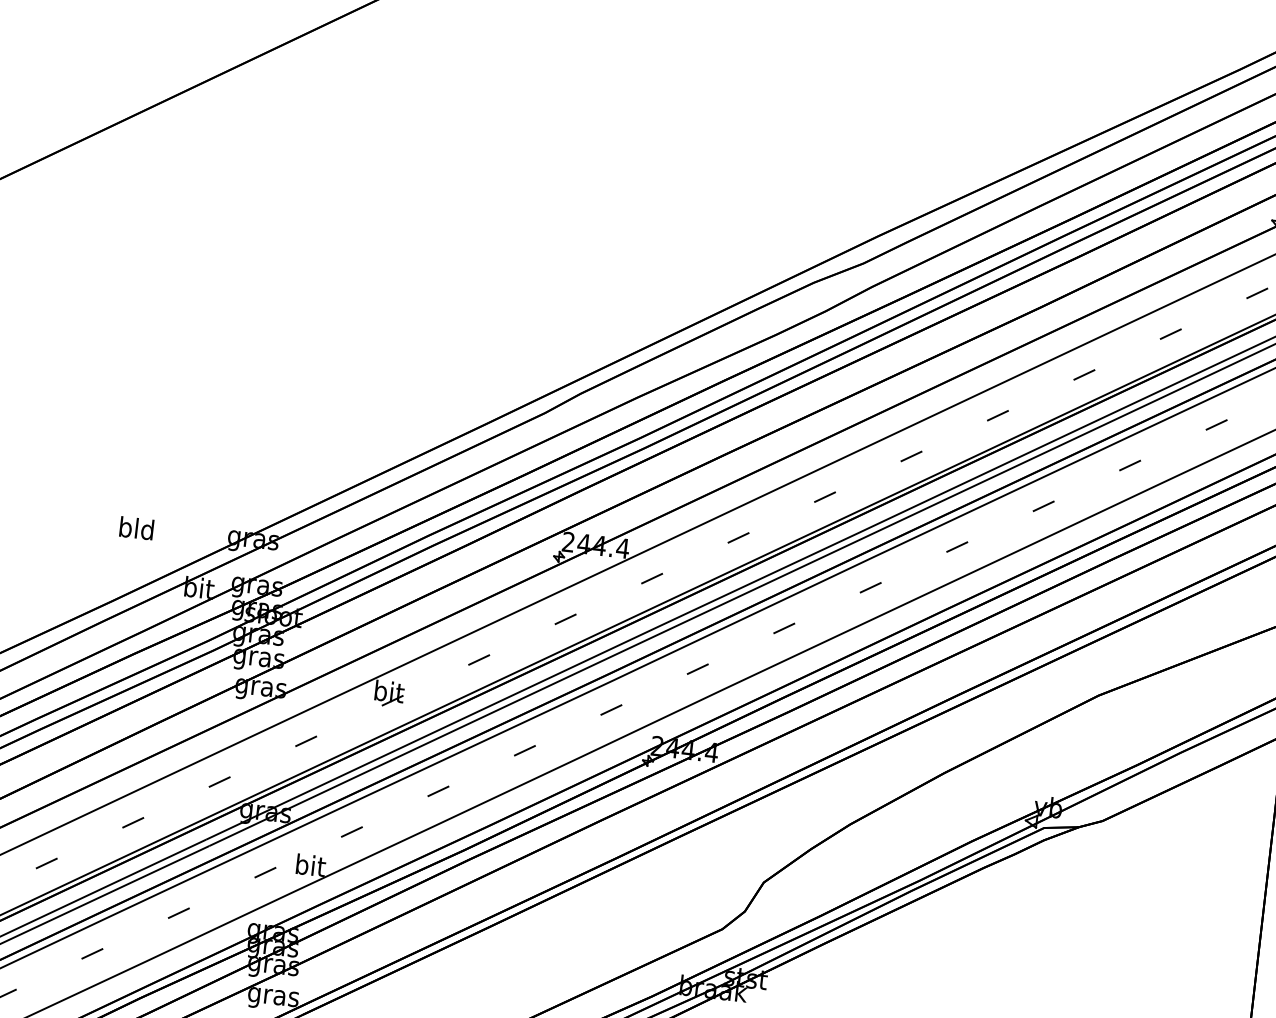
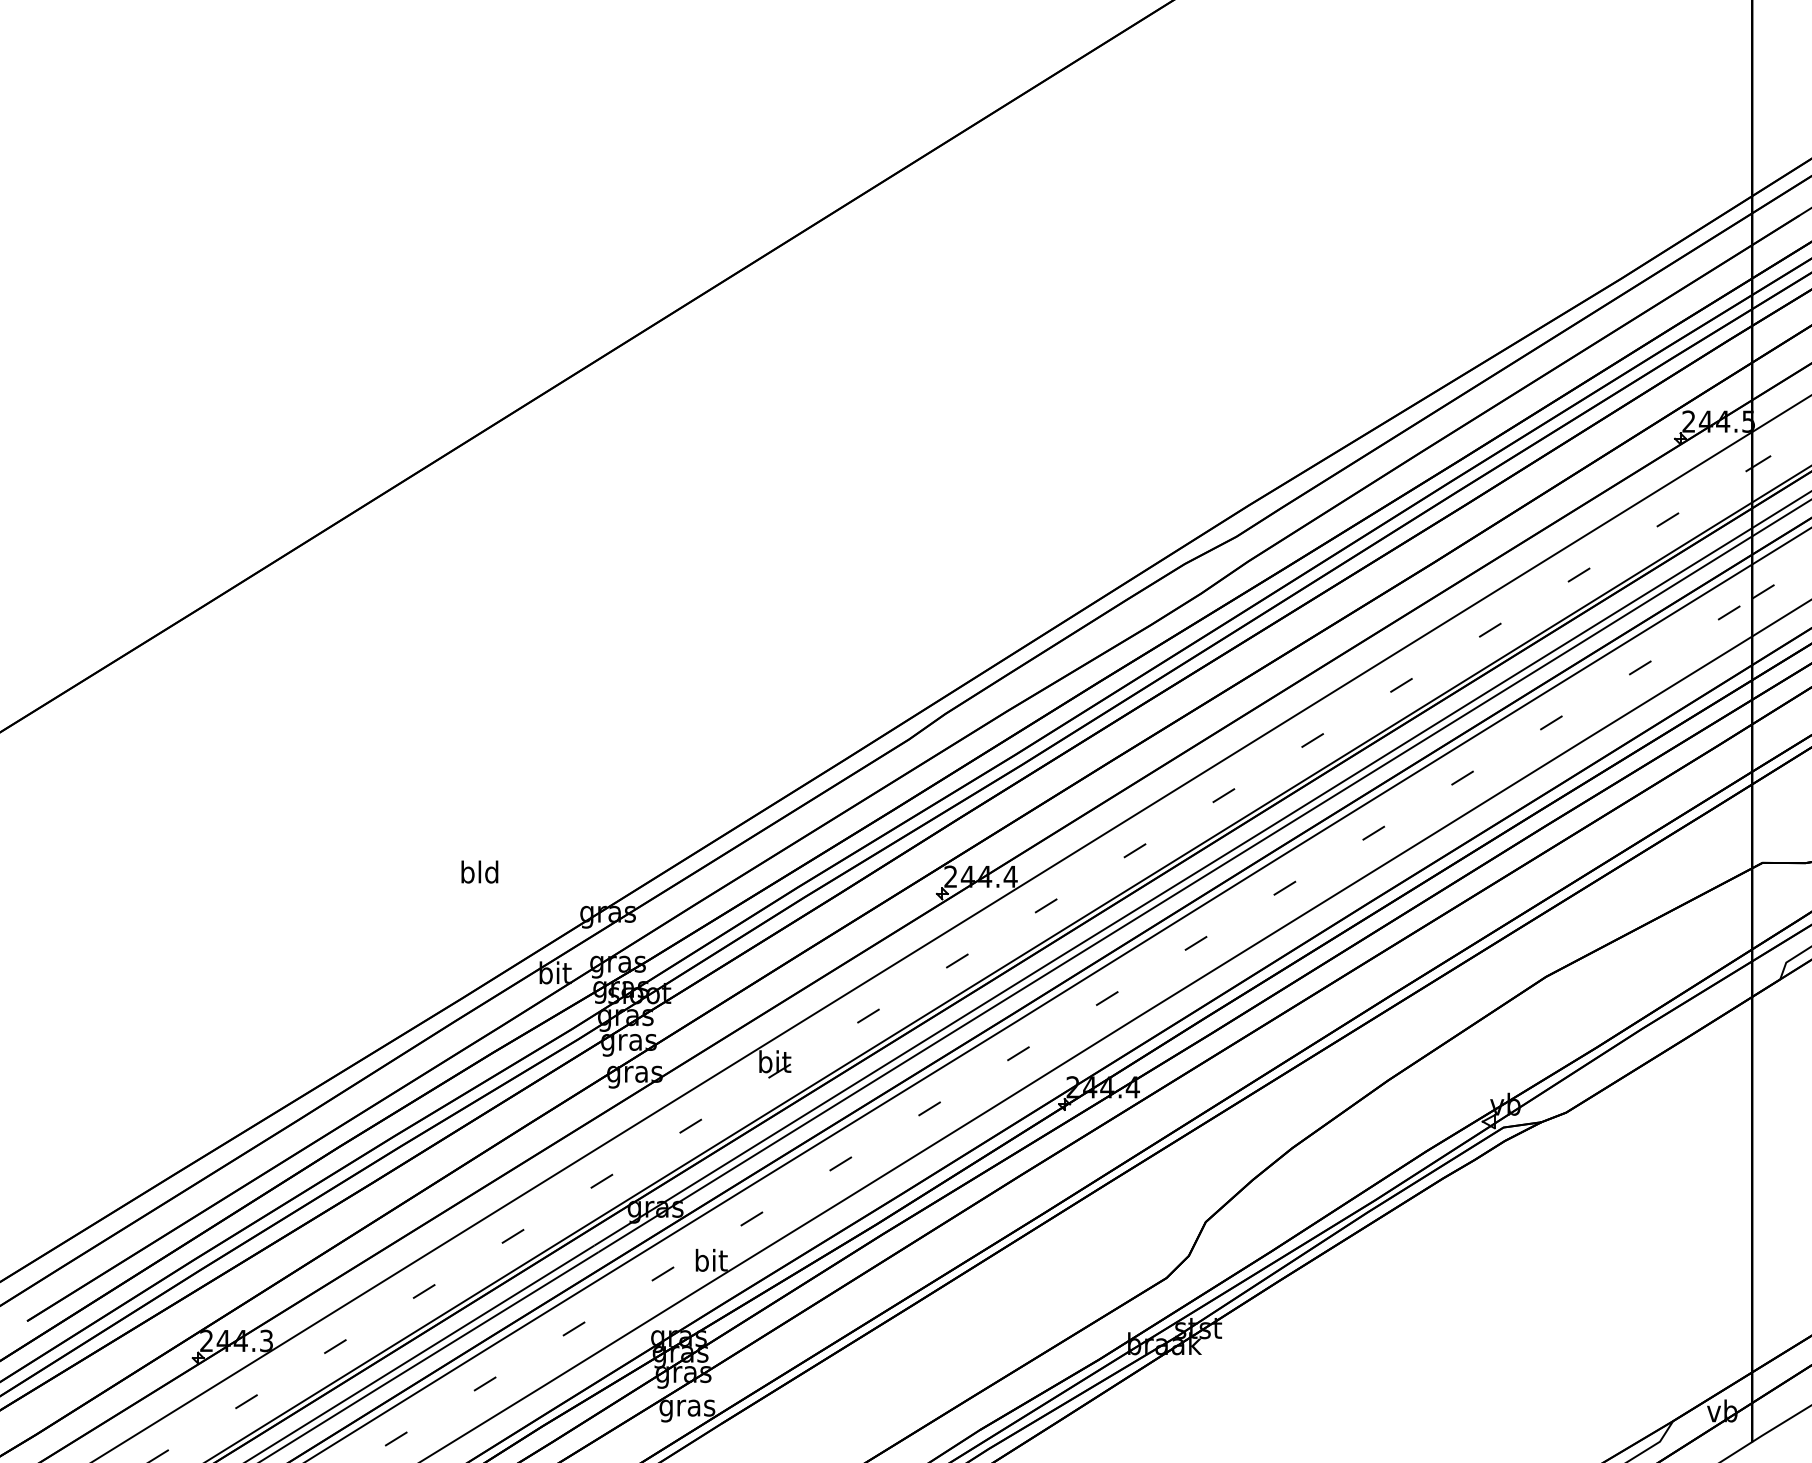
text: (136, 527) -> (479, 871), moved

